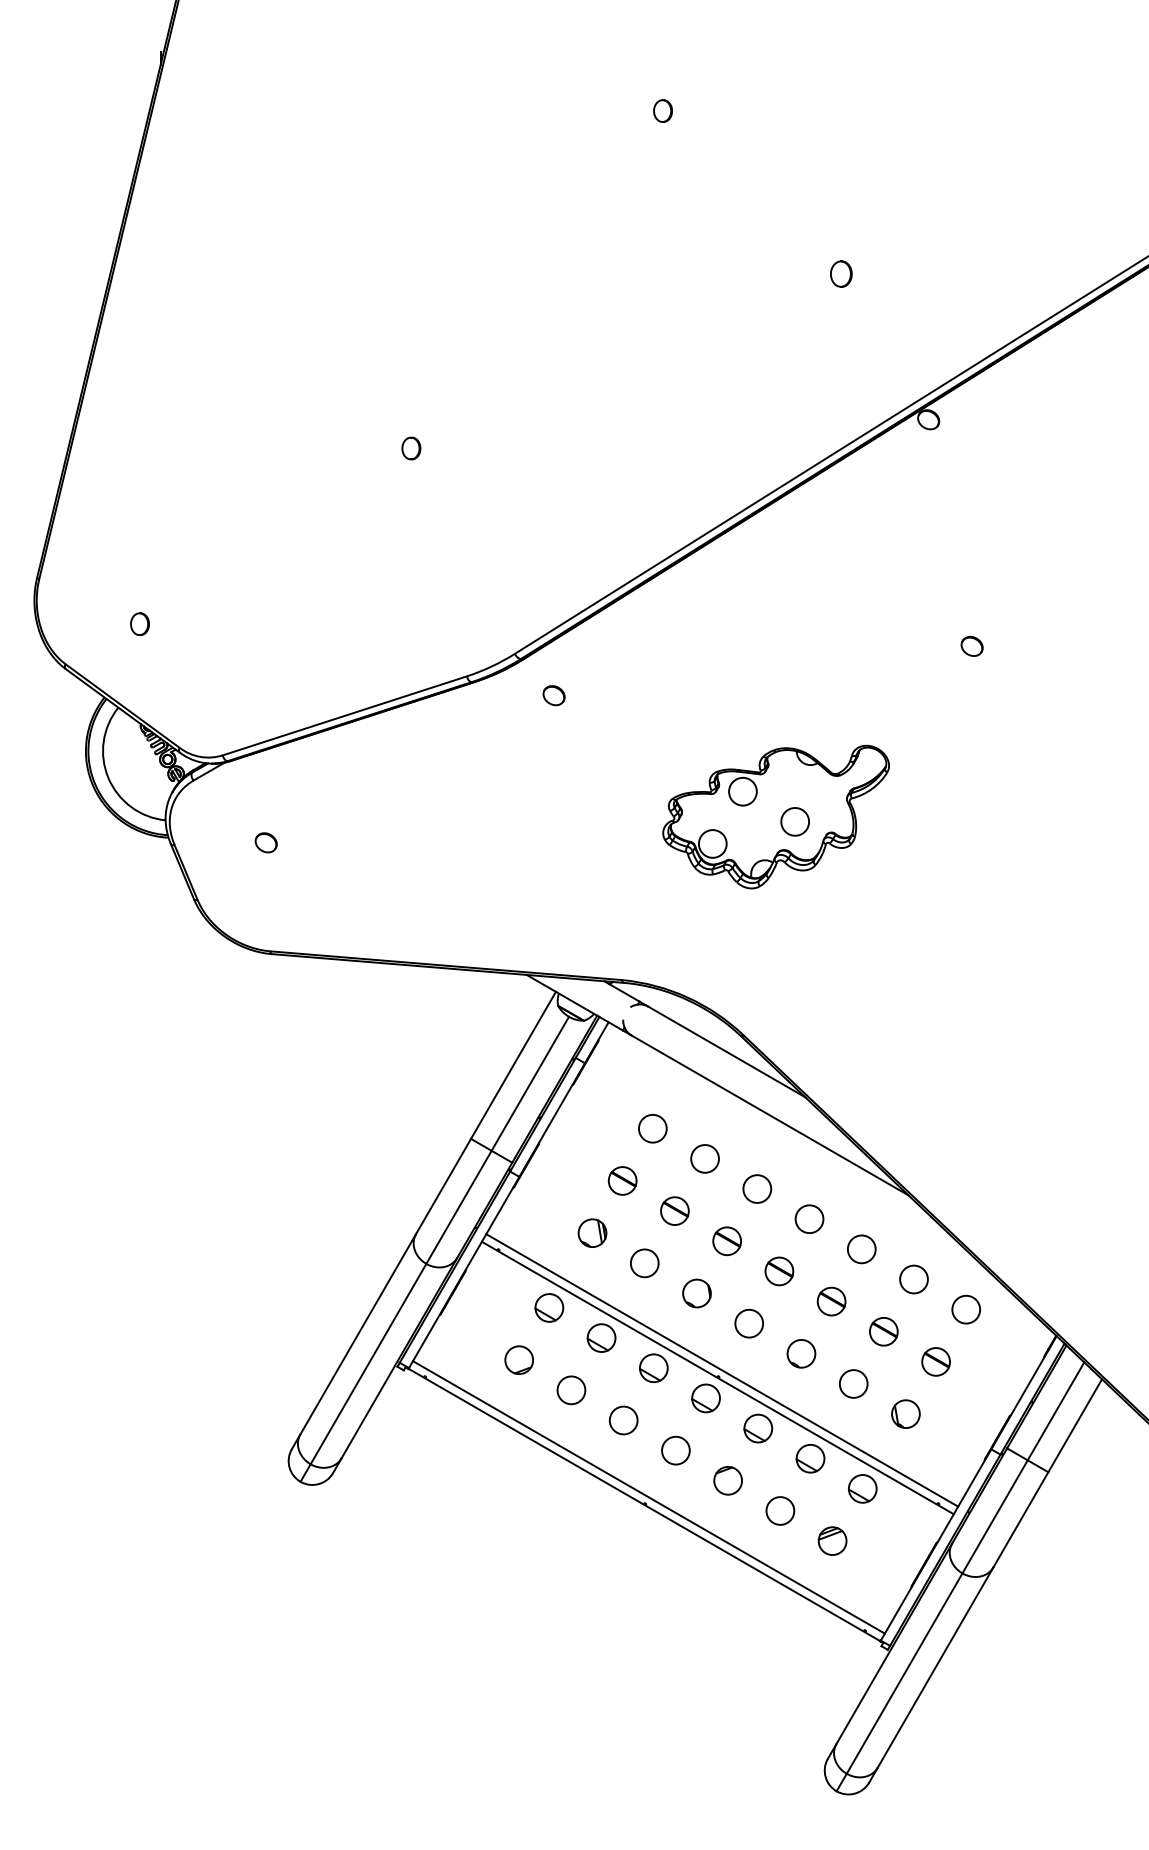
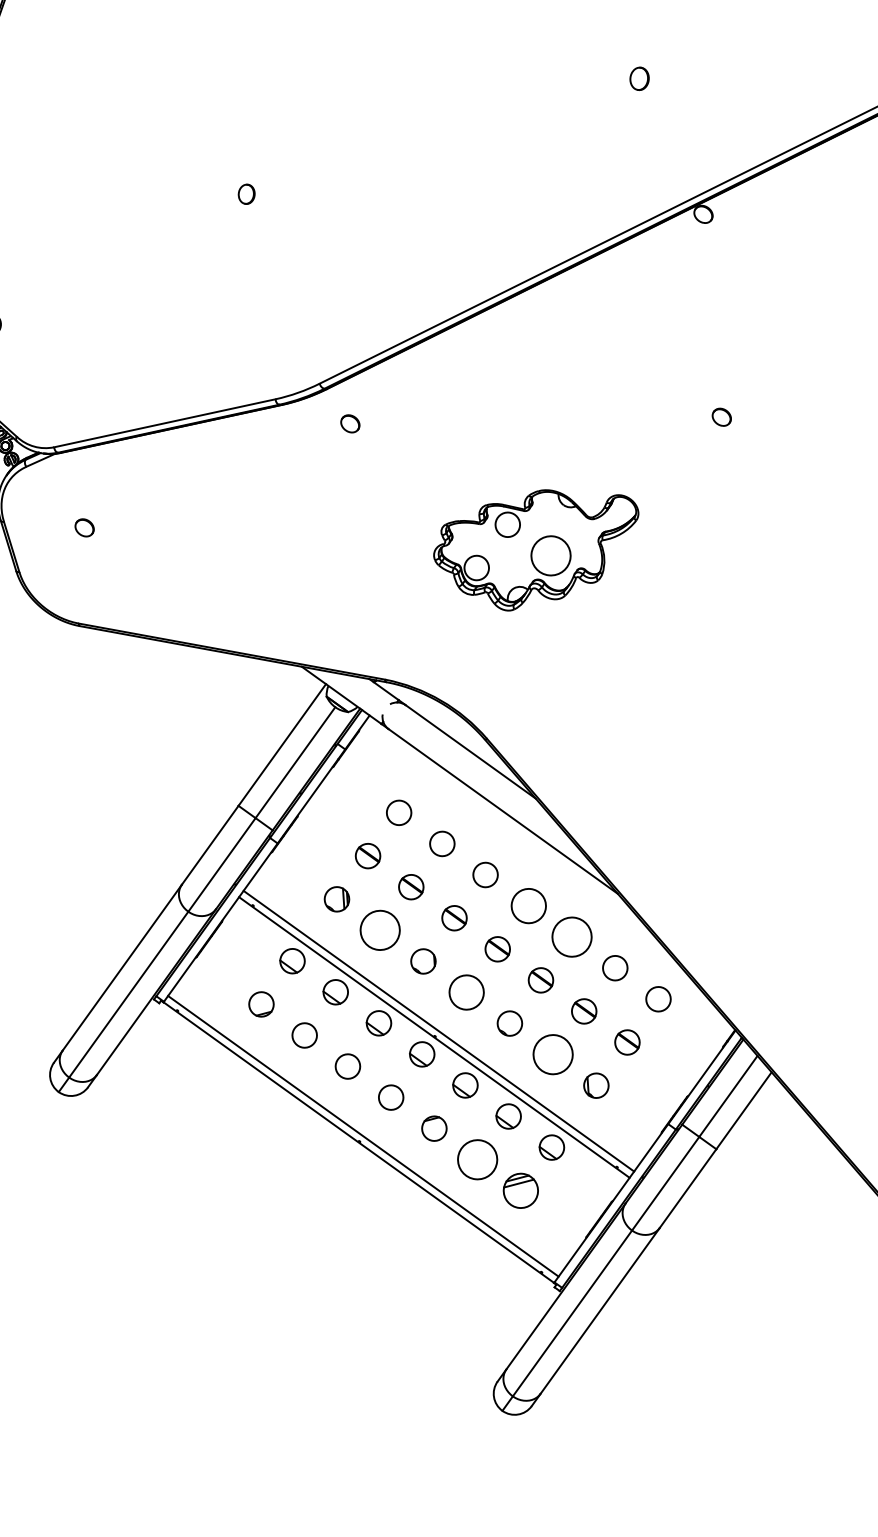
circle: (795, 821) -> (551, 555), size x1.6
circle: (809, 1219) -> (528, 906), size x1.4
circle: (861, 1249) -> (571, 937), size x1.6
circle: (644, 1263) -> (379, 930), size x1.6
circle: (749, 1323) -> (466, 992), size x1.4
circle: (853, 1383) -> (553, 1054), size x1.6
circle: (780, 1510) -> (477, 1159), size x1.6
part: (832, 1540) -> (520, 1190), size x1.4

